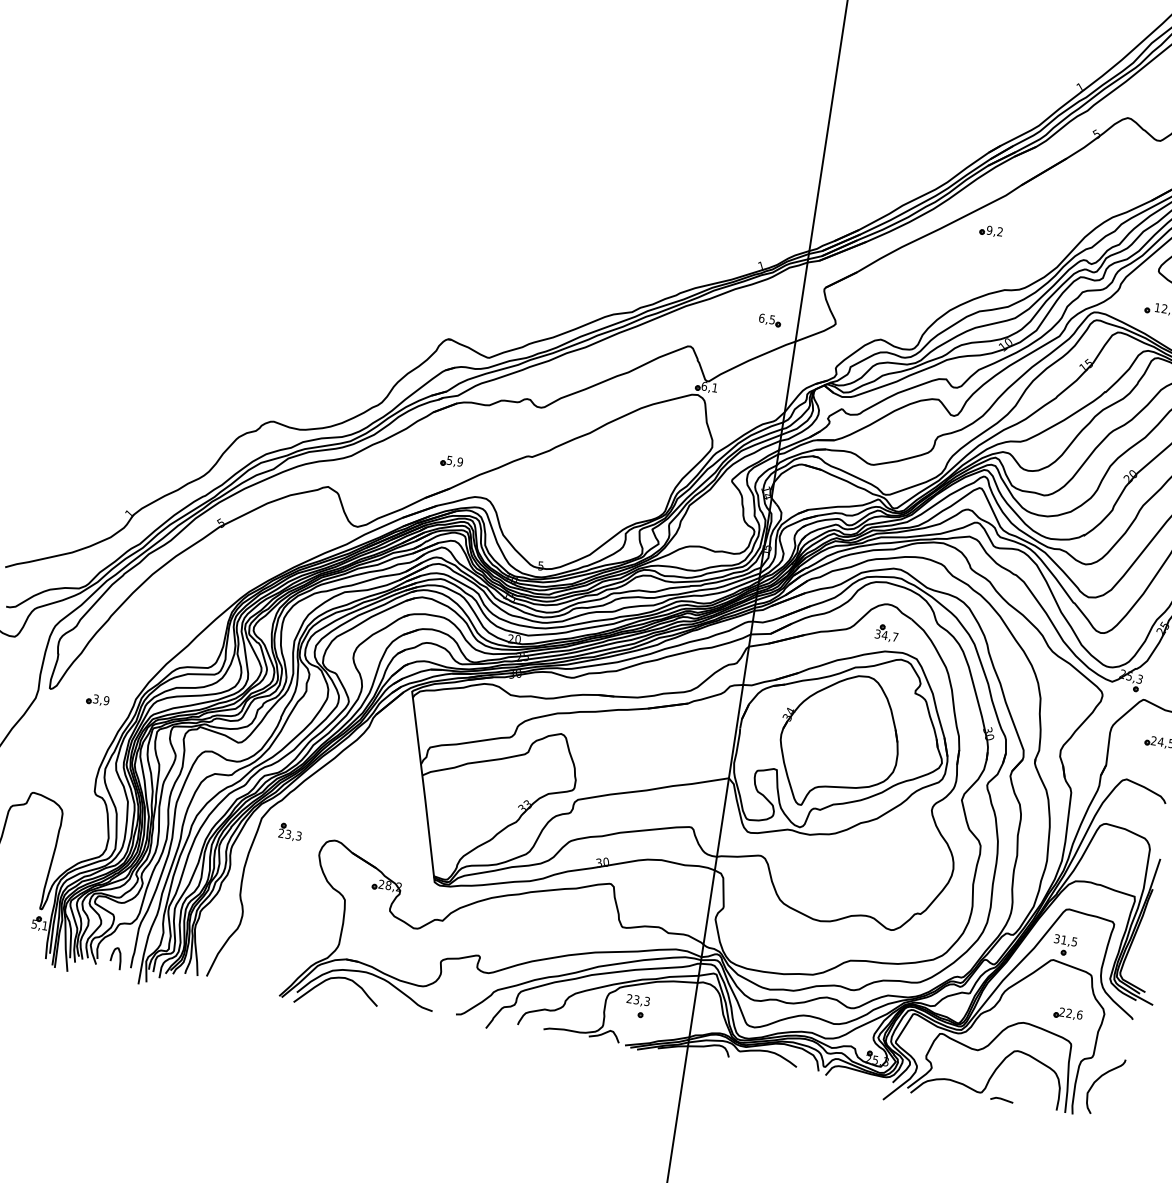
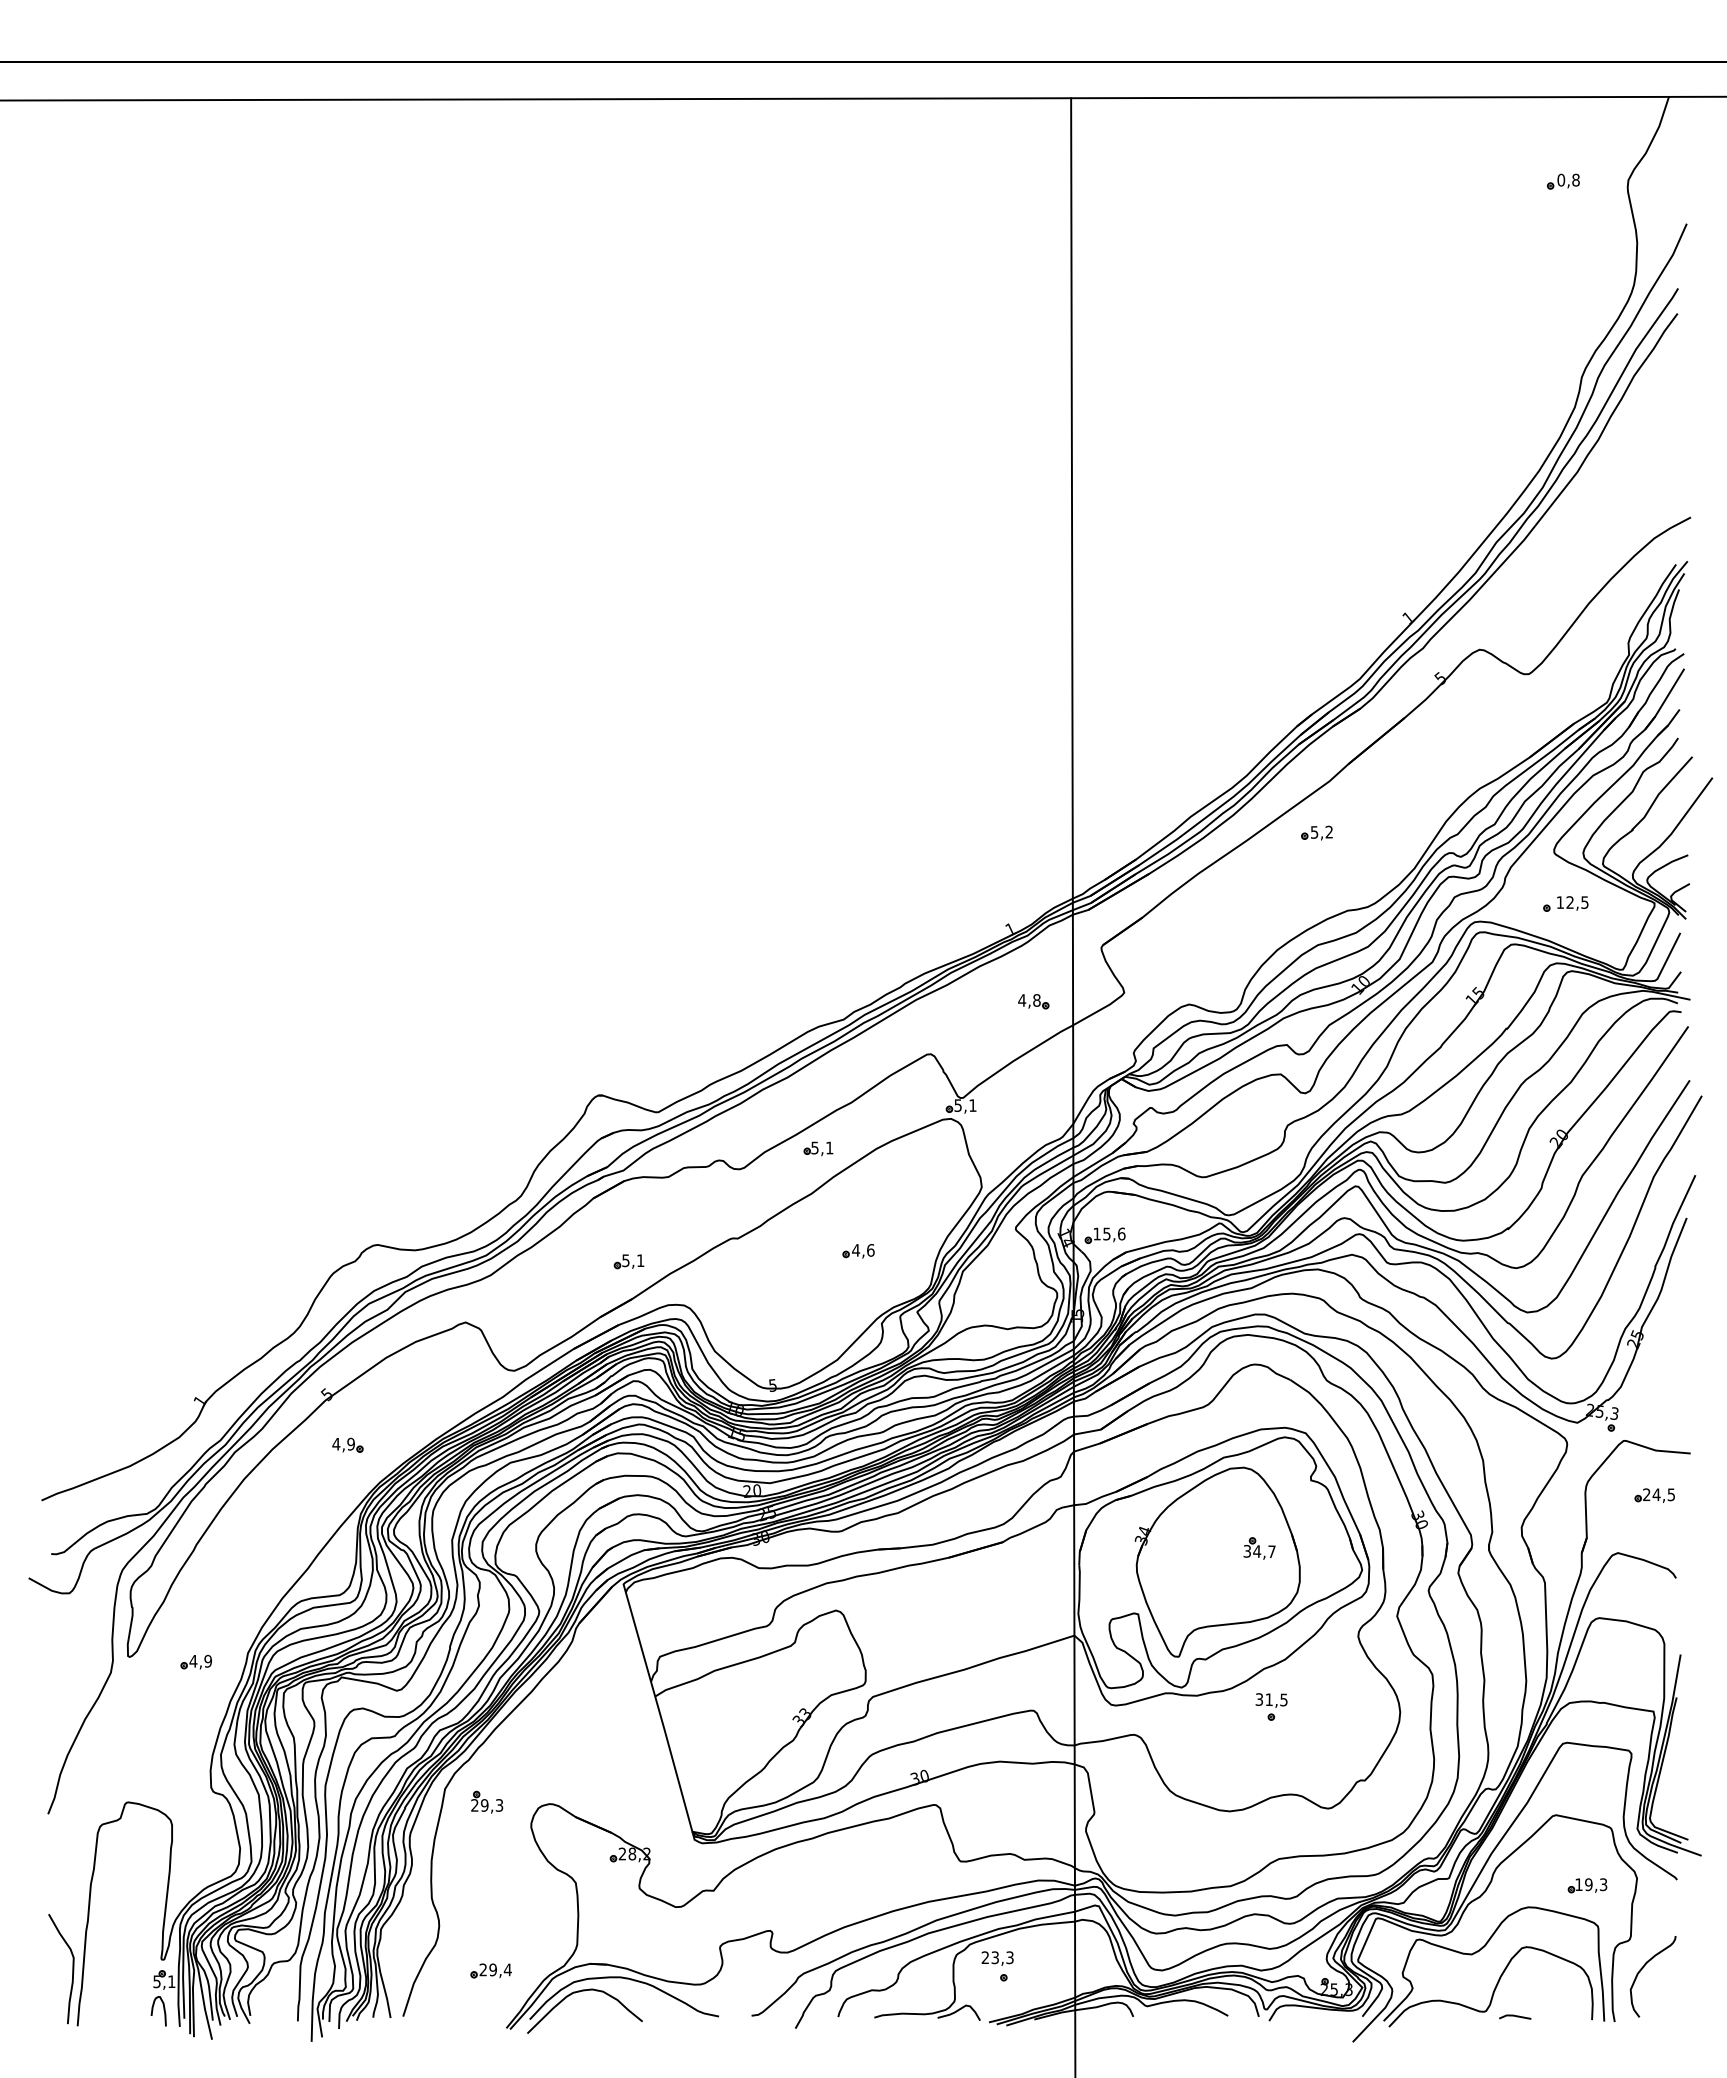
text: (989, 230) -> (1314, 832), 9,2 -> 5,2
text: (767, 319) -> (1029, 1000), 6,5 -> 4,8
text: (704, 386) -> (958, 1105), 6,1 -> 5,1
part: (599, 401) -> (818, 1148), added
text: (460, 461) -> (640, 1260), 5,9 -> 5,1
part: (617, 479) -> (858, 1251), added
part: (794, 495) -> (1104, 1235), added
part: (230, 561) -> (347, 1444), added
part: (886, 633) -> (1259, 1548), moved
text: (96, 698) -> (193, 1660), 3,9 -> 4,9
text: (288, 834) -> (484, 1805), 23,3 -> 29,3
part: (1064, 945) -> (1271, 1706), moved
part: (274, 953) -> (490, 1970), added
curve: (112, 957) -> (153, 2010), moved
text: (1071, 1013) -> (1591, 1884), 22,6 -> 19,3

